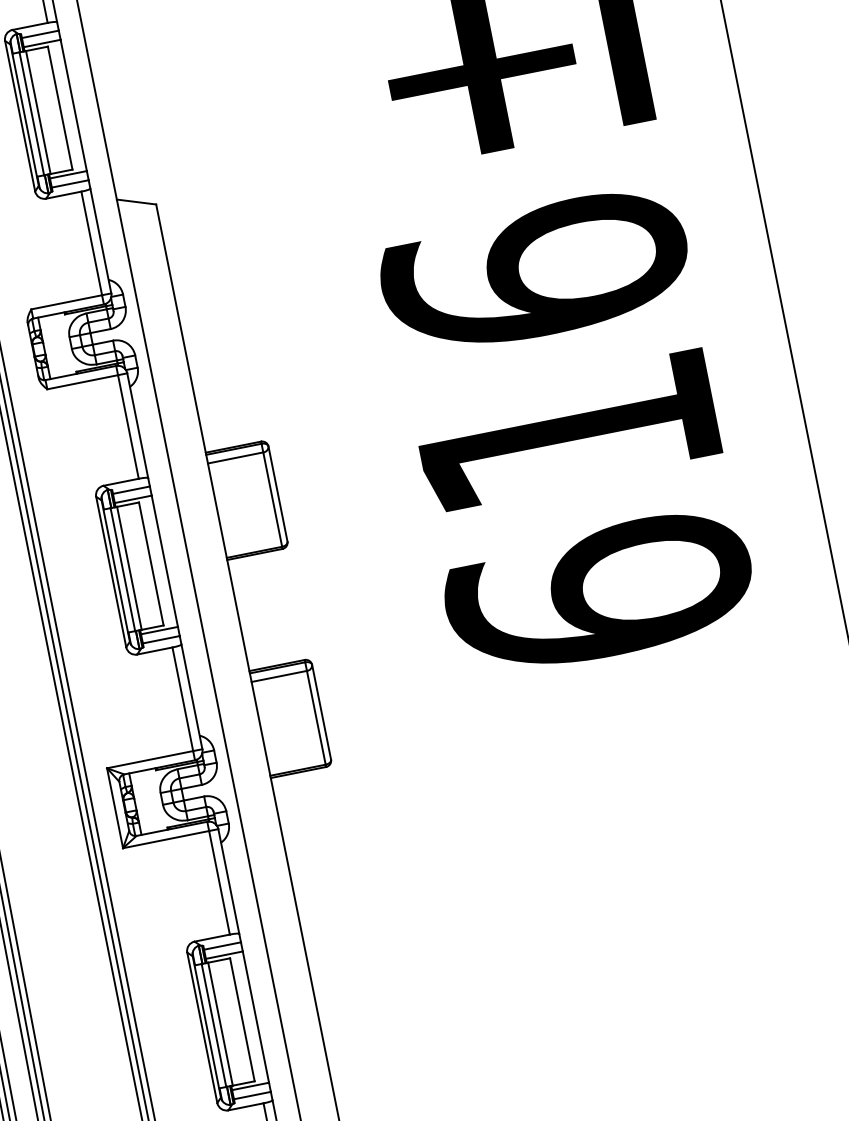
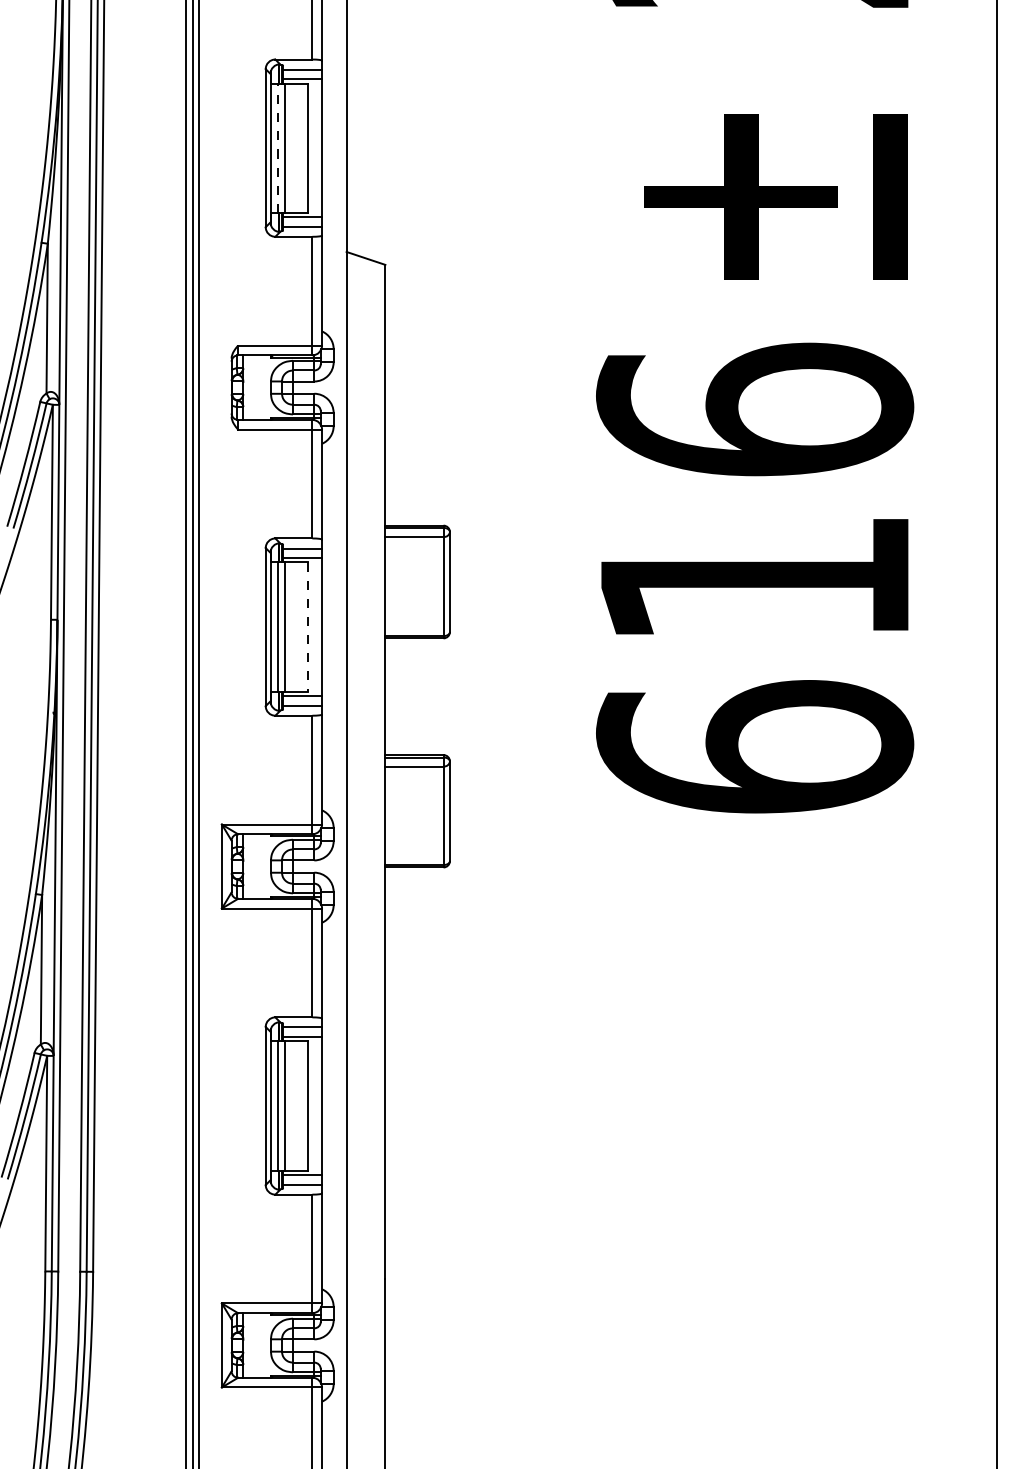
line: (32, 114) -> (278, 148), solid -> dashed
line: (151, 564) -> (307, 627), solid -> dashed

